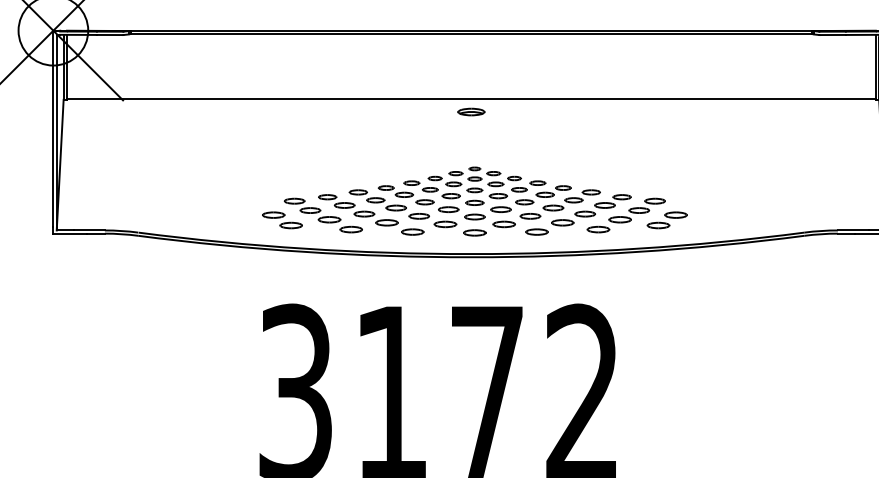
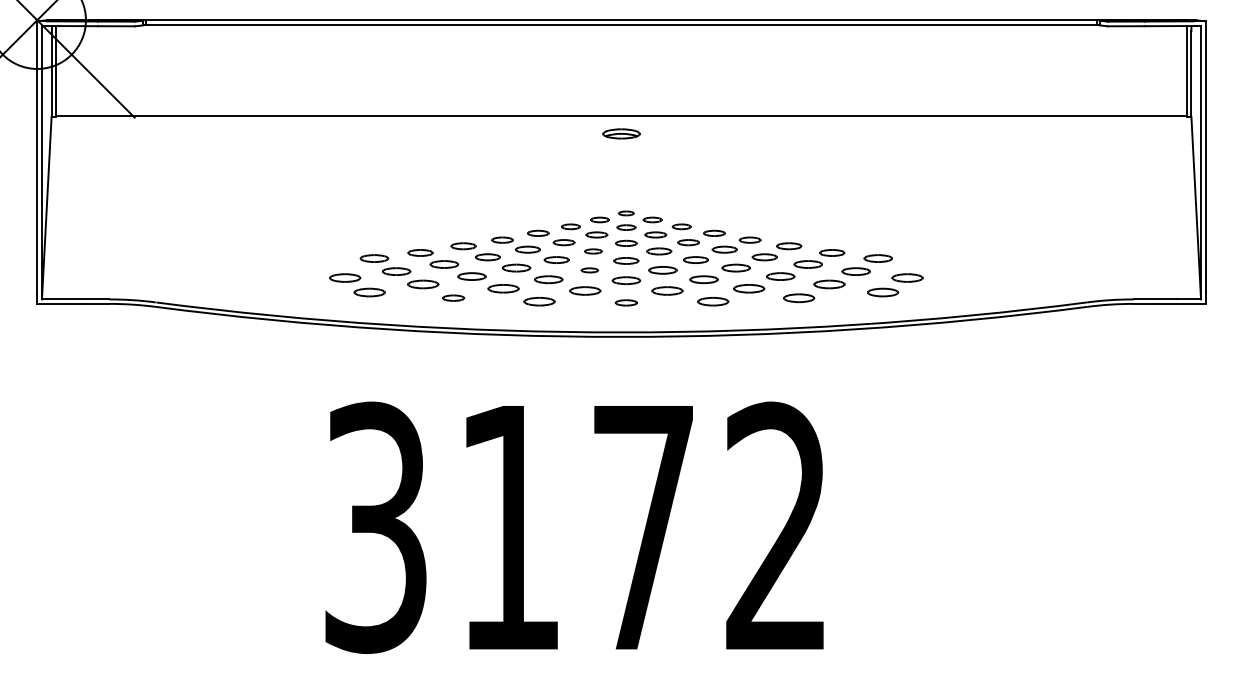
part: (451, 196) -> (593, 251), size x0.7
part: (448, 209) -> (589, 270), size x0.6
part: (351, 229) -> (453, 297), size x0.7
part: (474, 232) -> (626, 302), size x0.7

